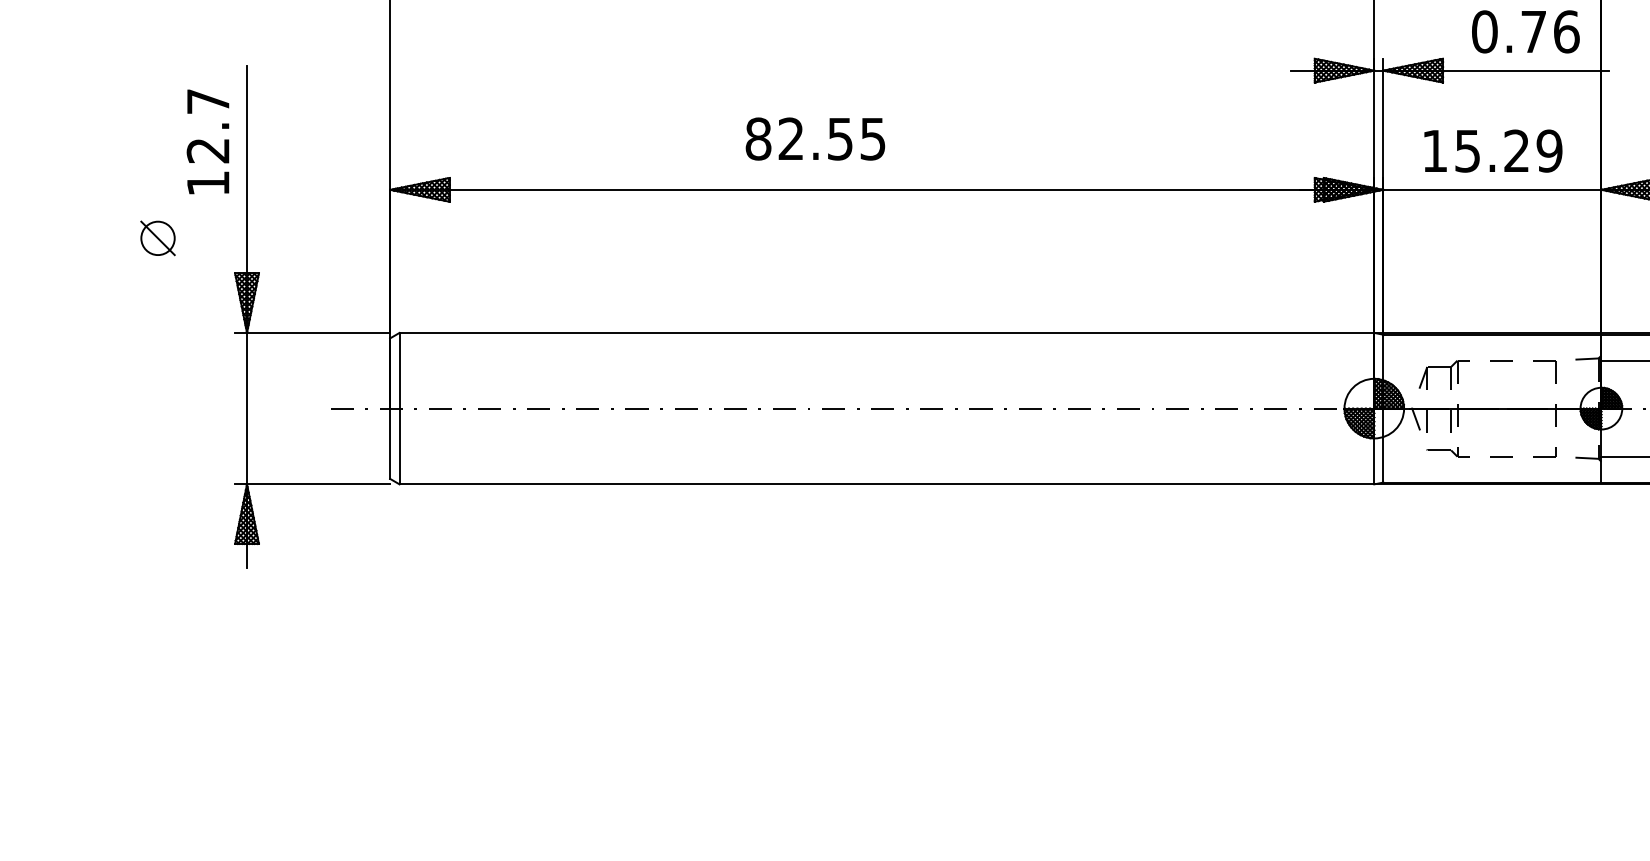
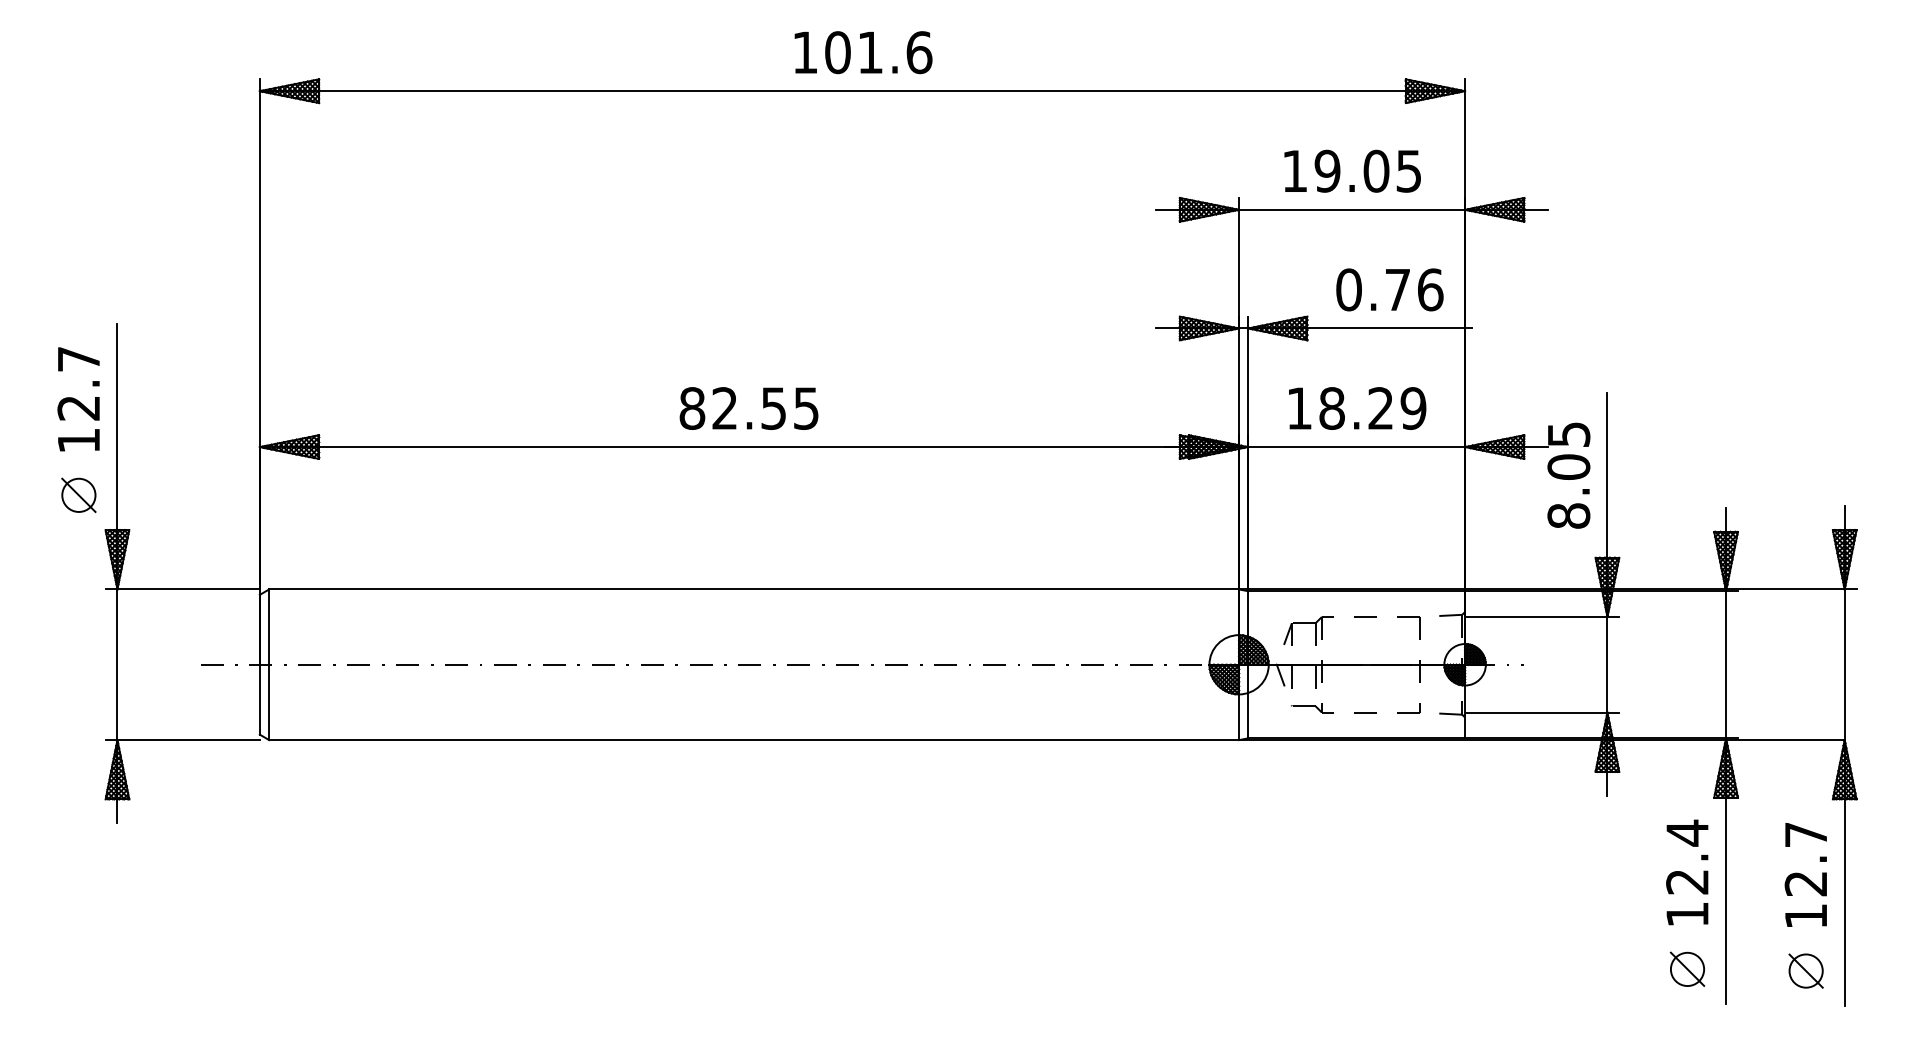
text: (814, 139) -> (748, 408), moved
text: (1467, 151) -> (1331, 408), 15.29 -> 18.29
part: (157, 237) -> (78, 494), moved

